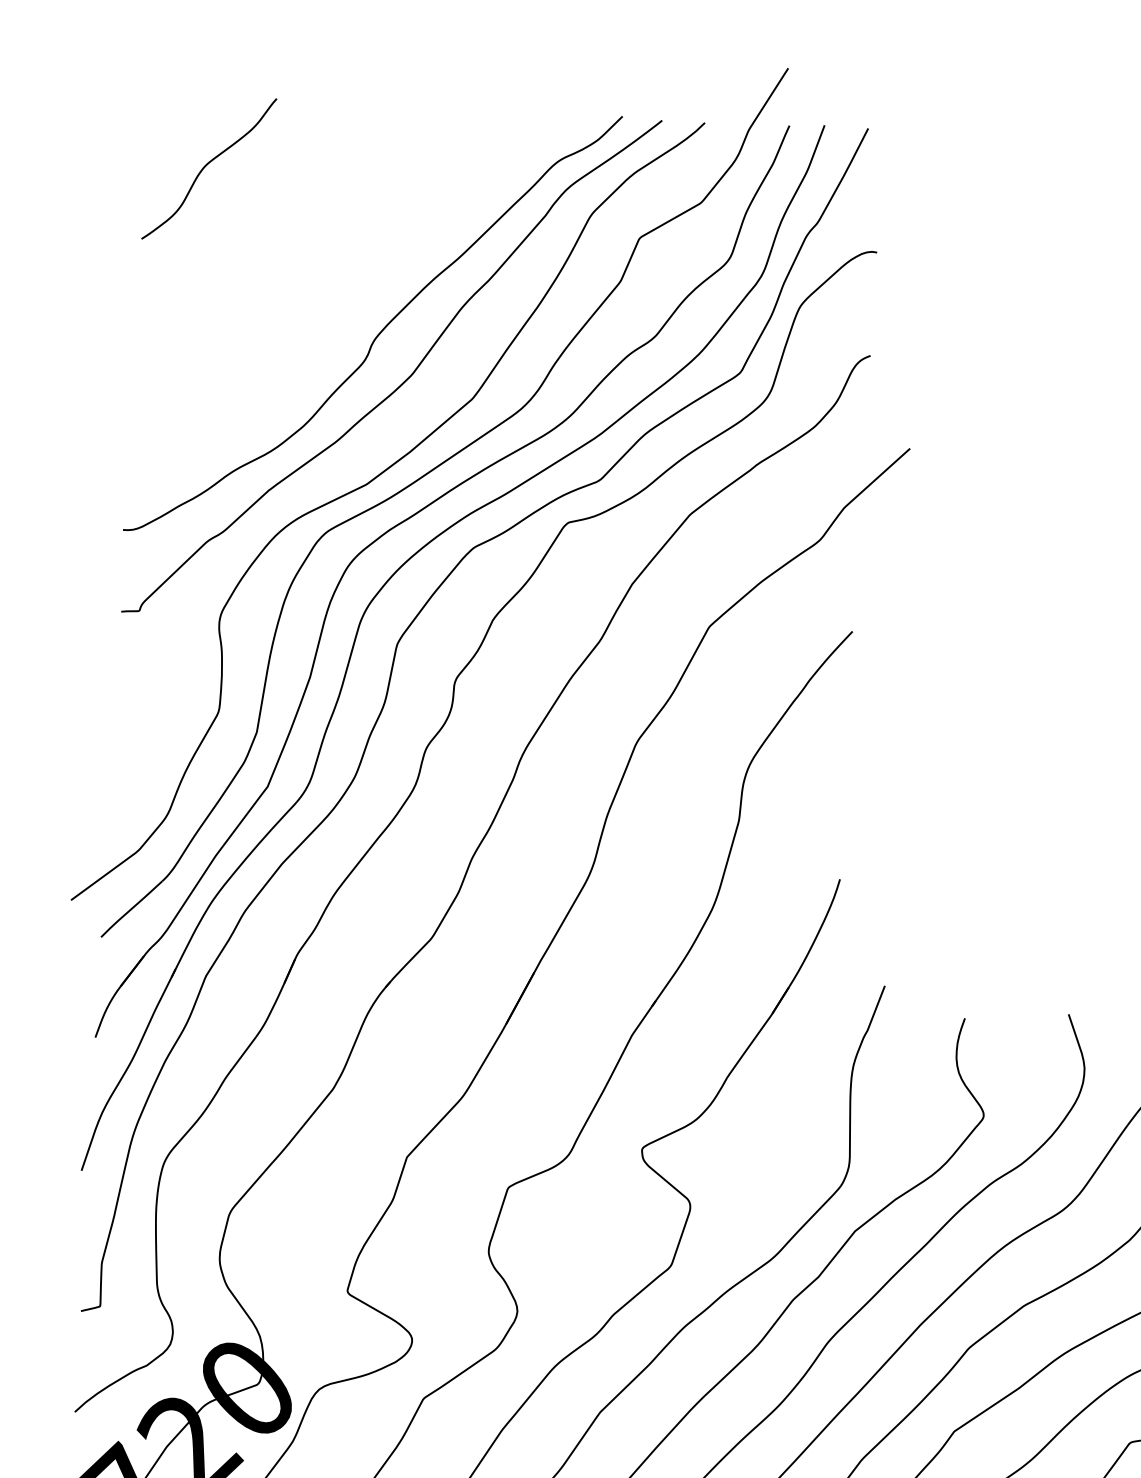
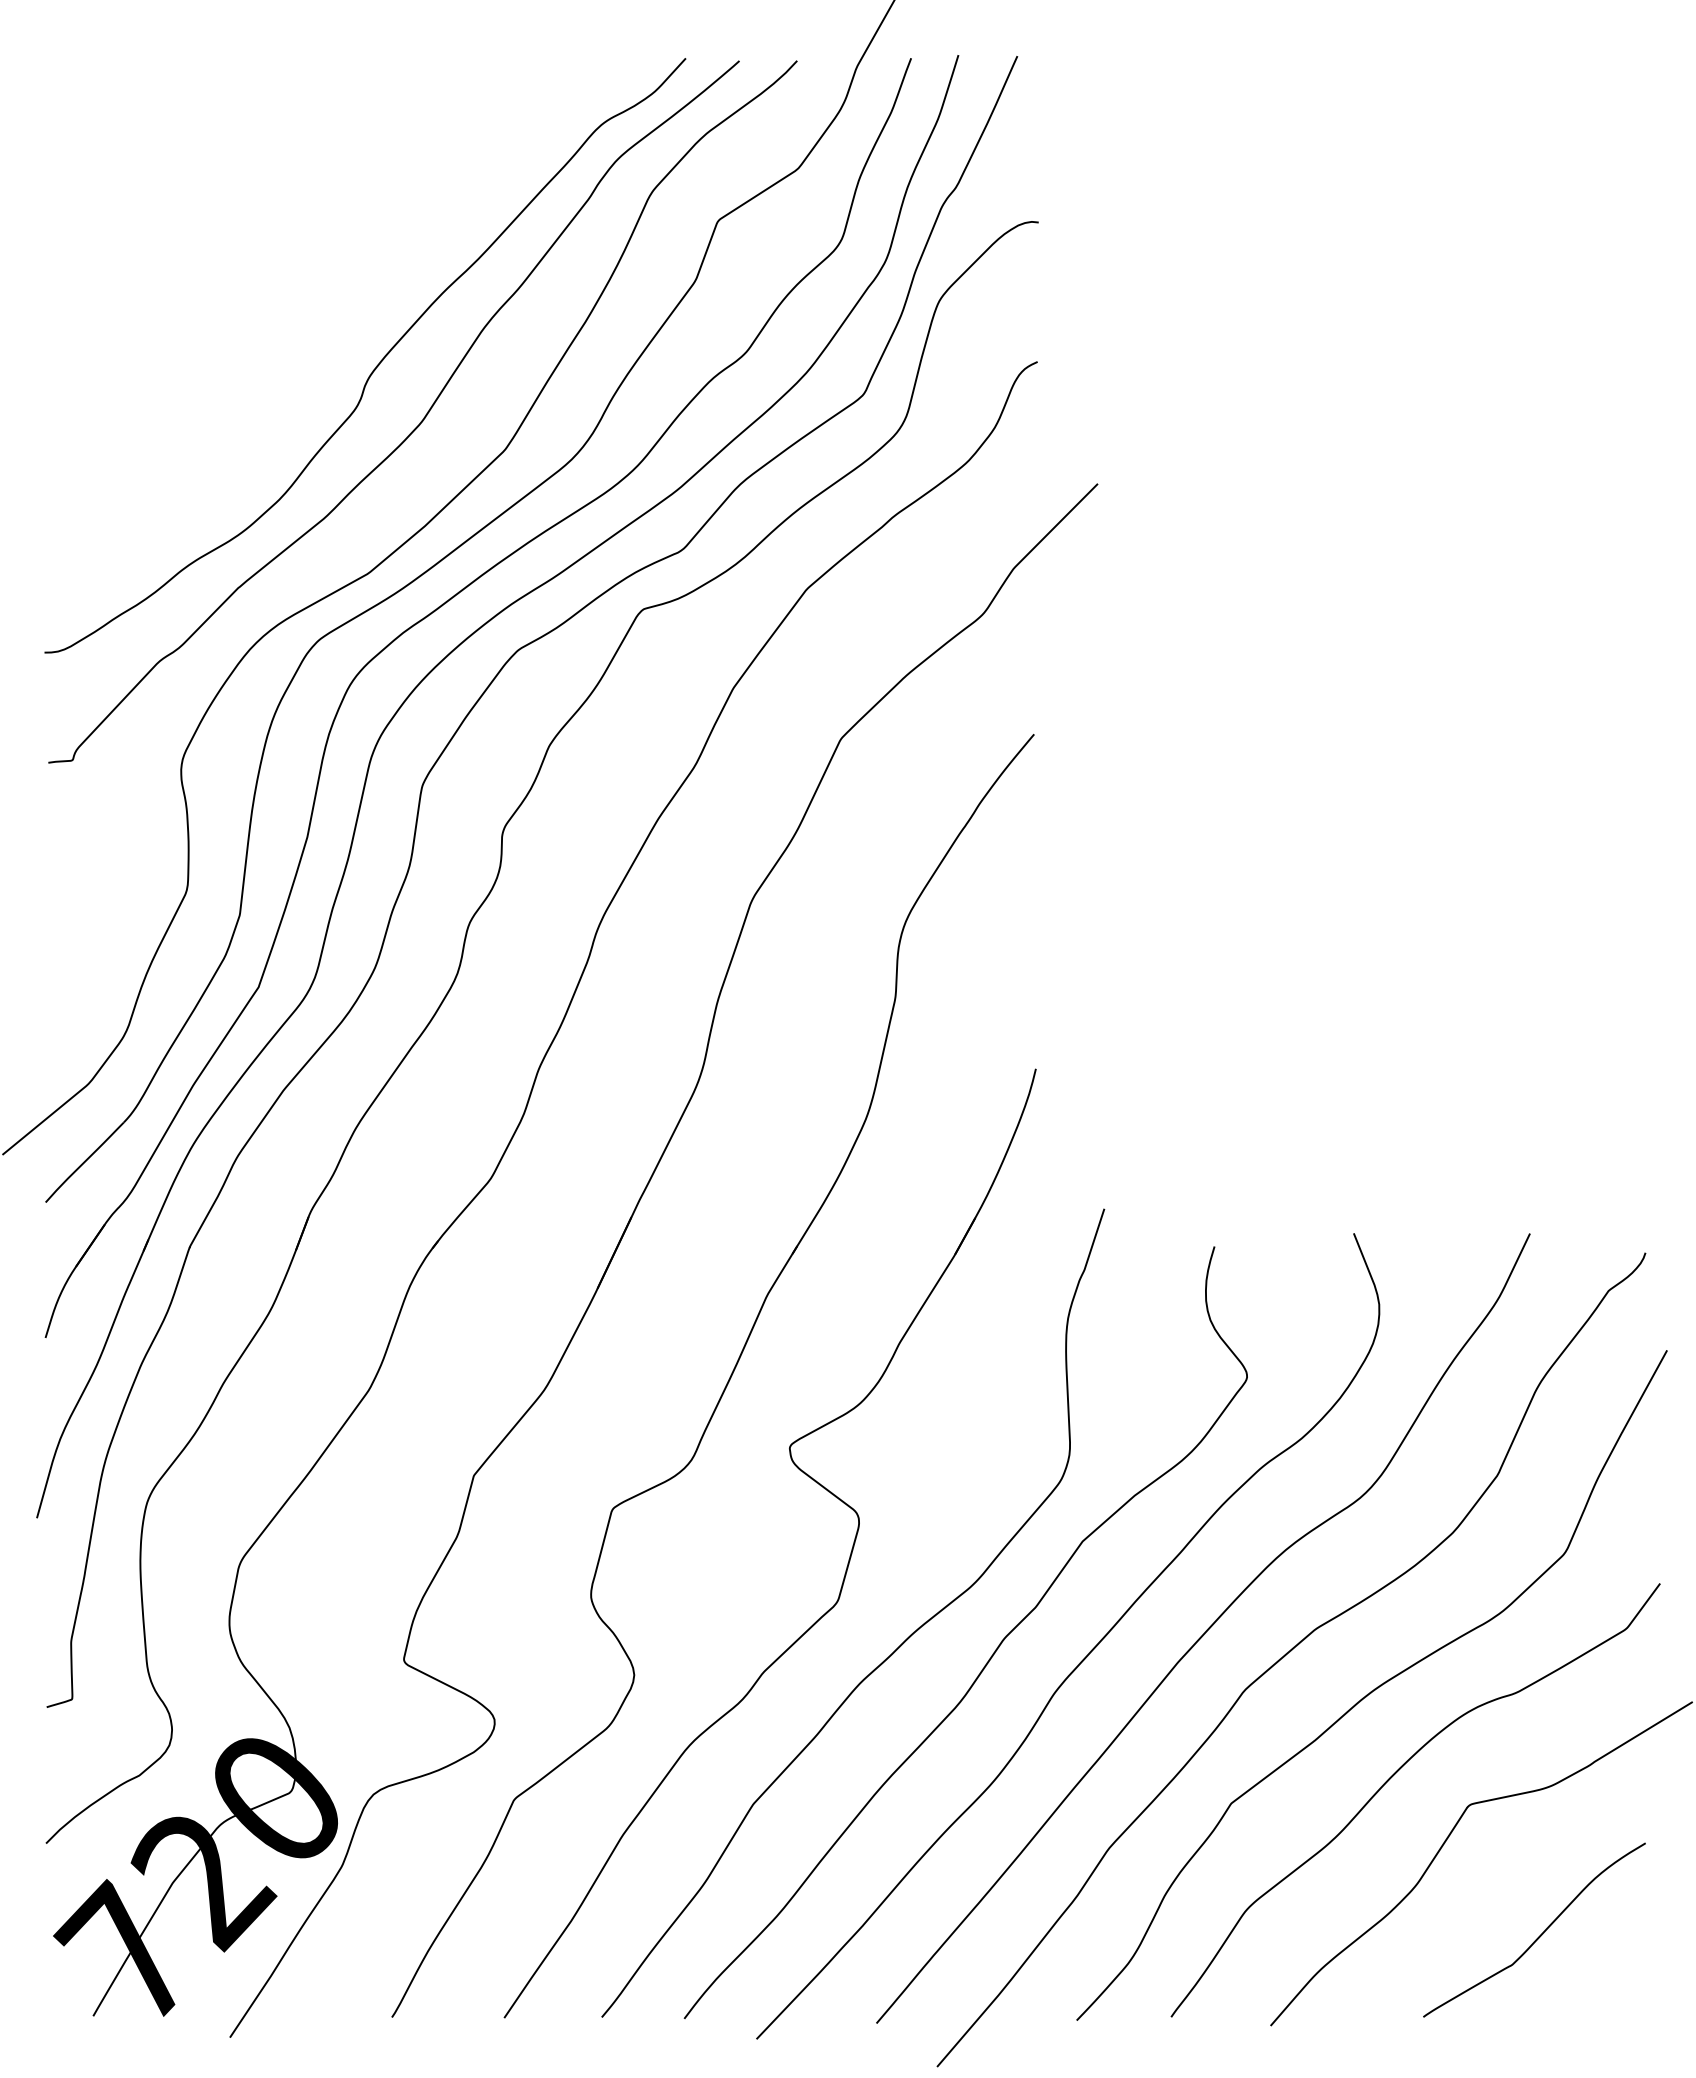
curve: (206, 166) -> (129, 156), removed

